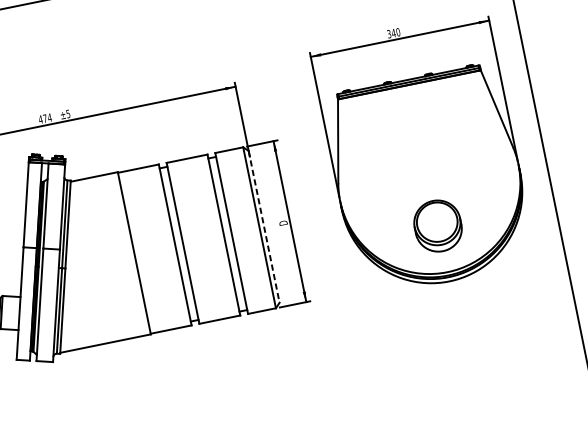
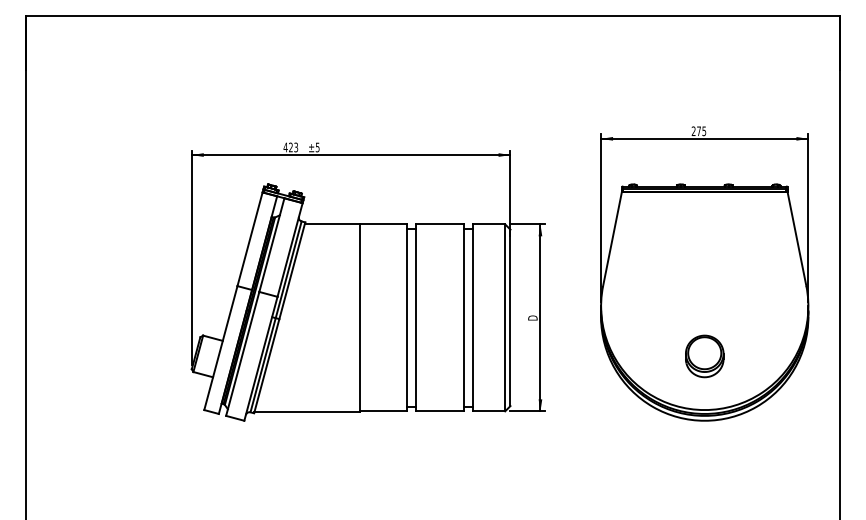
text: (393, 33) -> (698, 131), 340 -> 275
text: (47, 118) -> (293, 147), 474 -> 423
part: (437, 226) -> (704, 356), size x0.71
line: (264, 227) -> (510, 318), dashed -> solid

